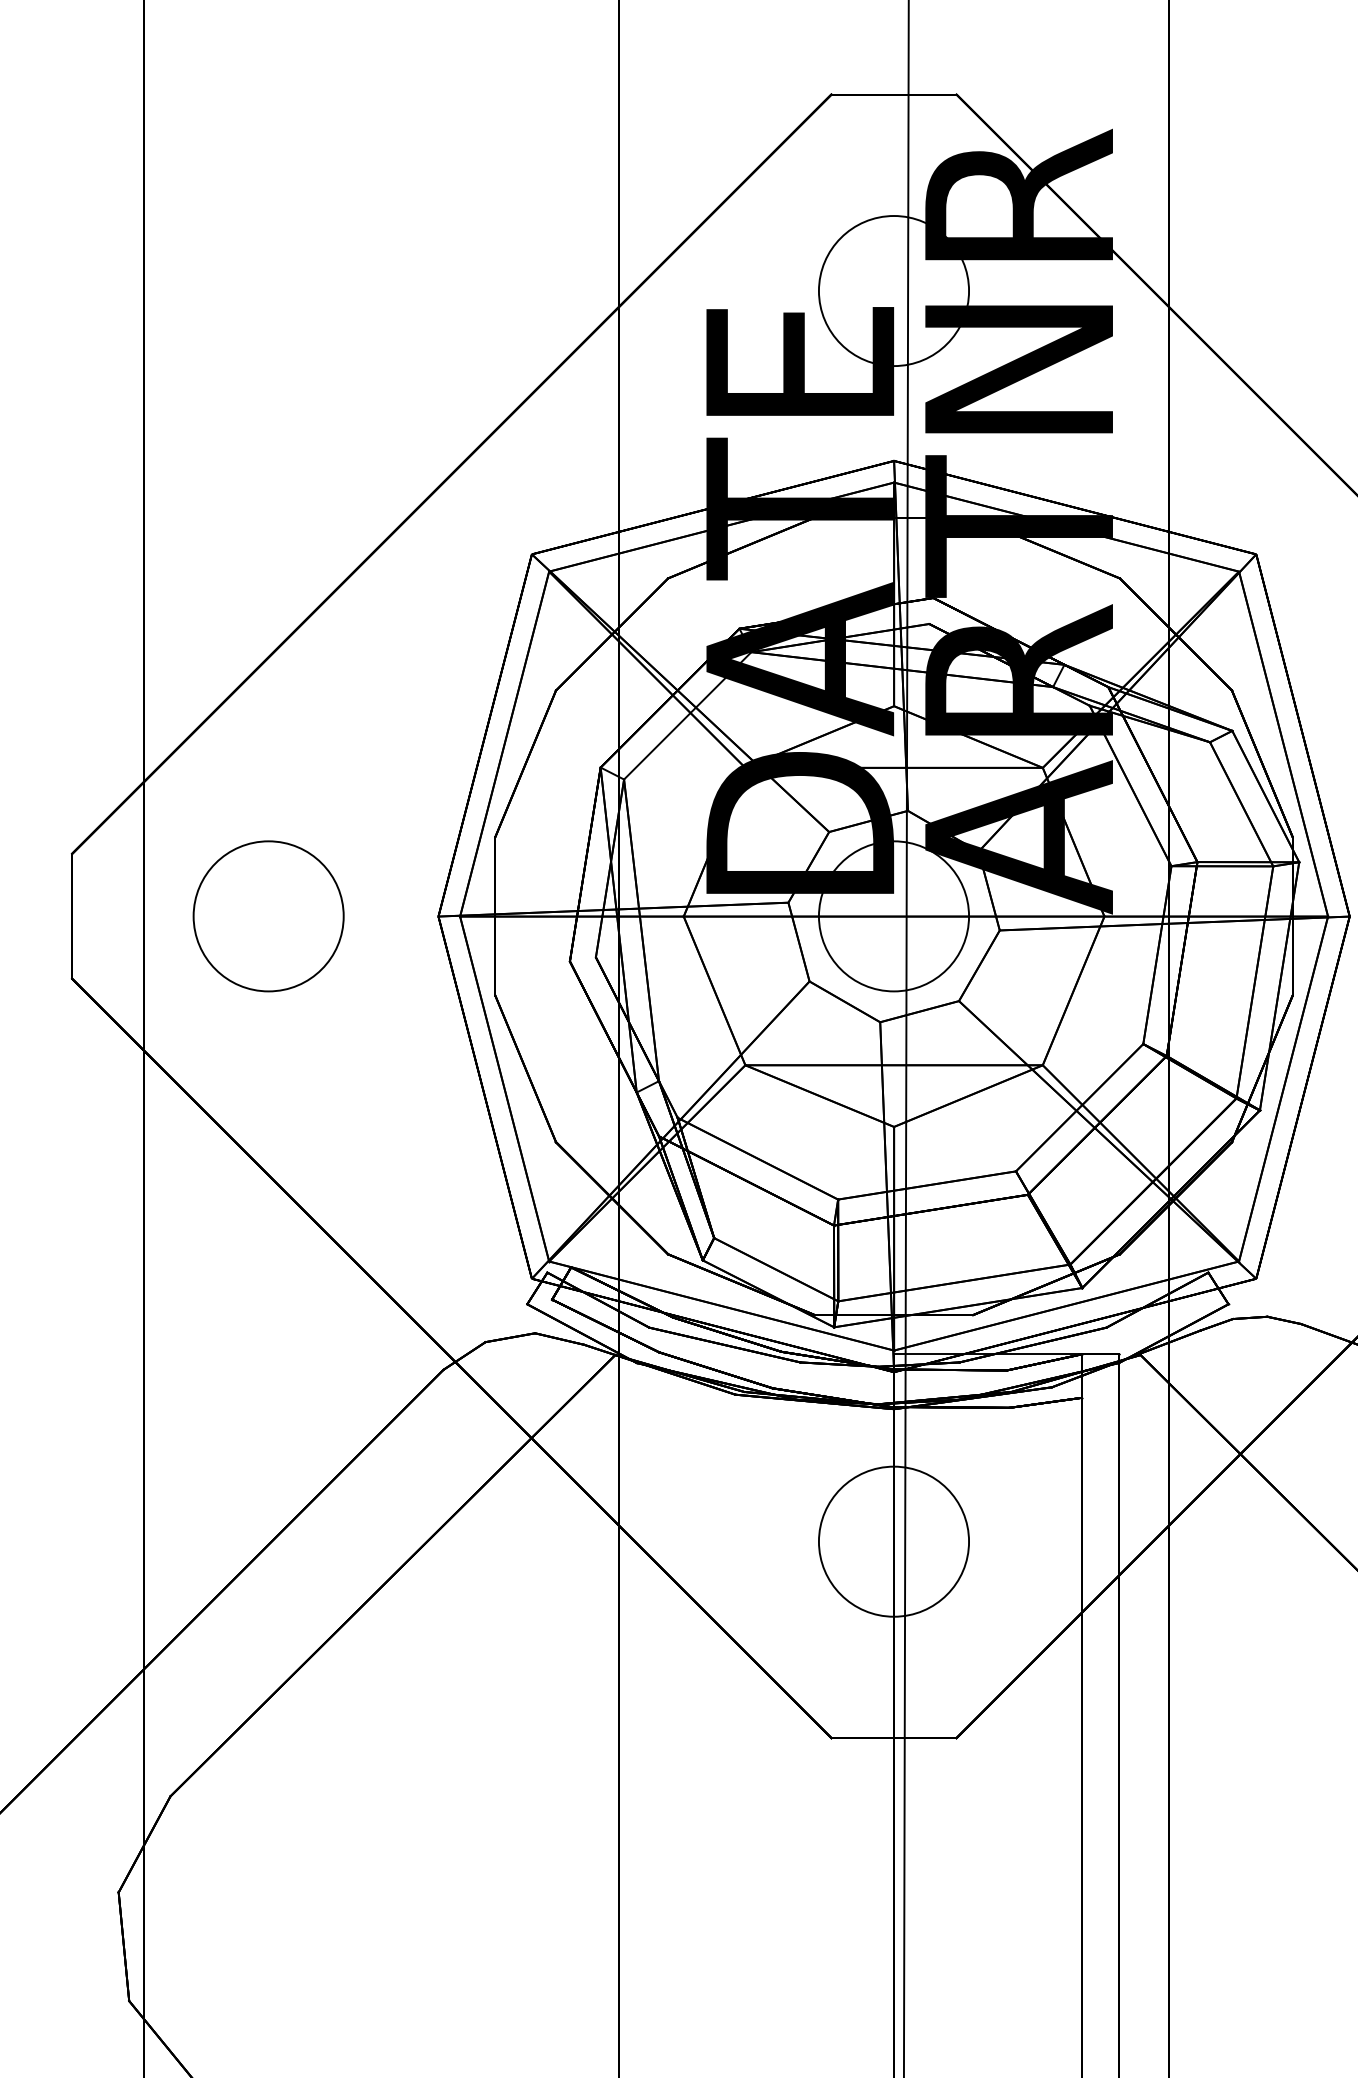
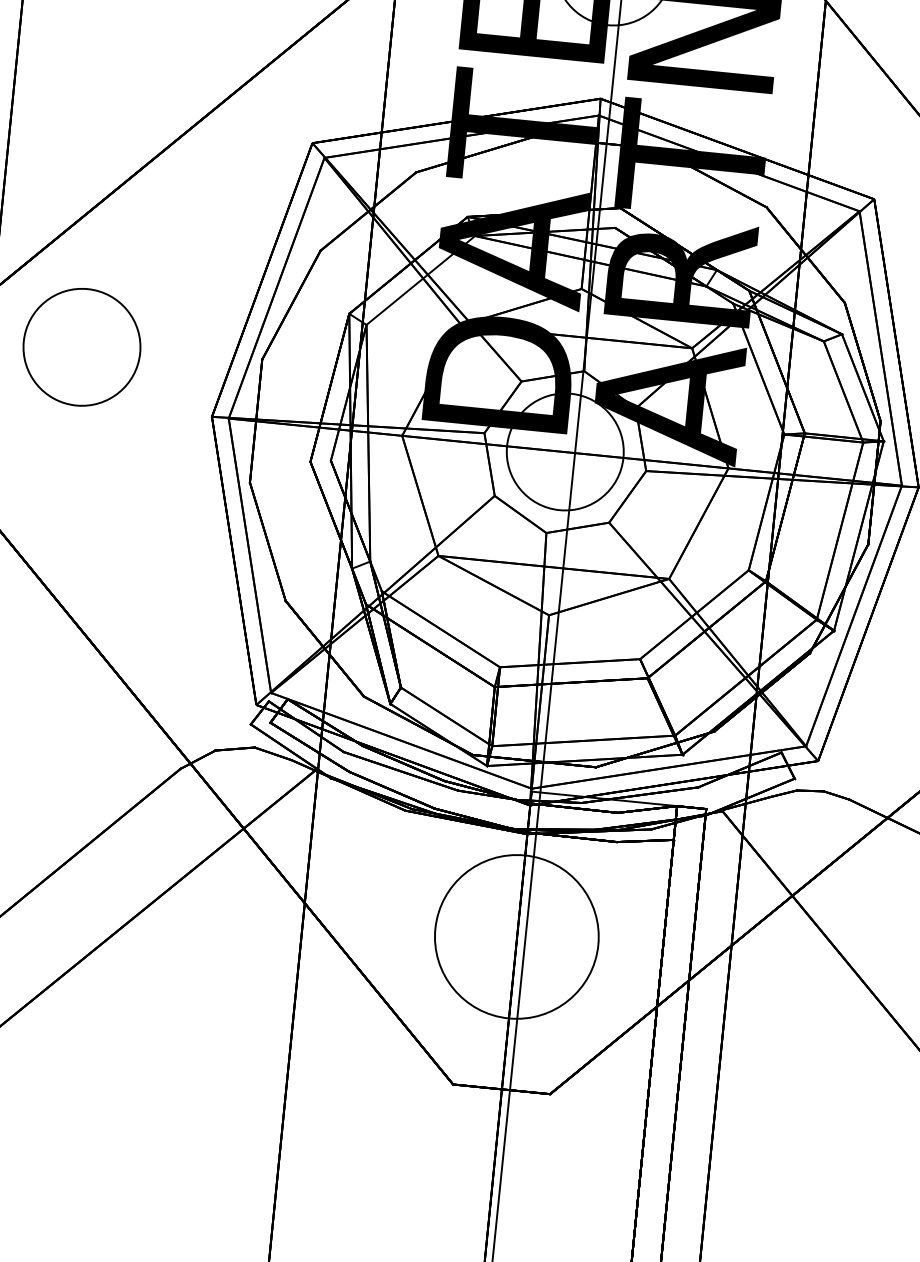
circle: (268, 916) -> (81, 347), moved
circle: (893, 1541) -> (516, 936), size x1.4

